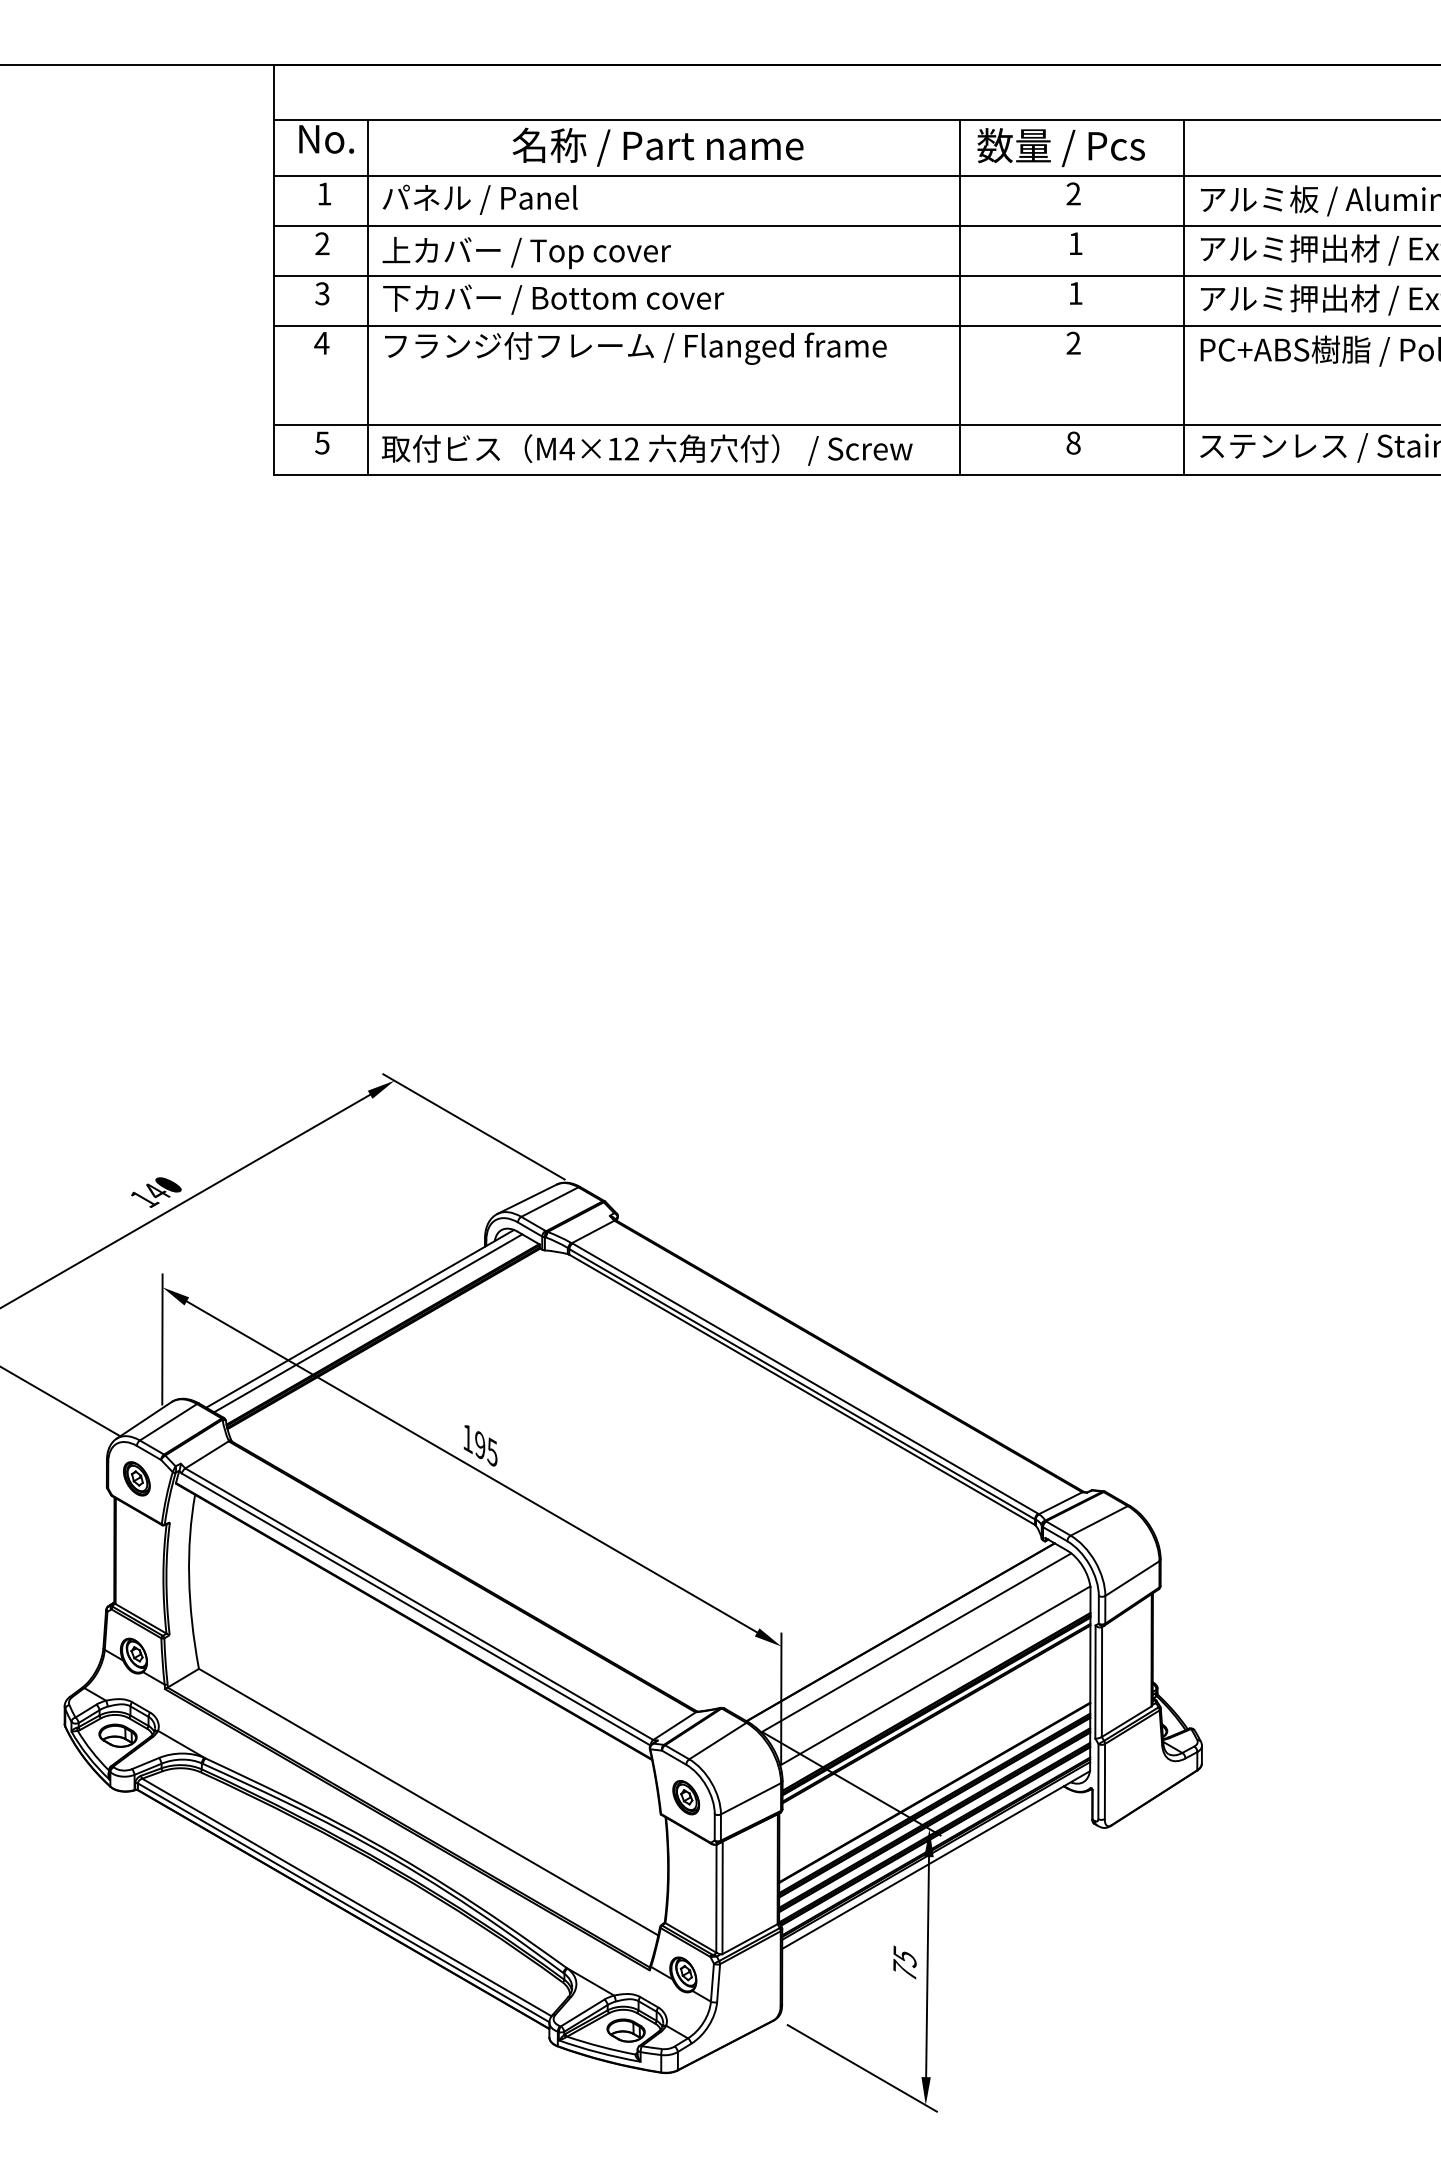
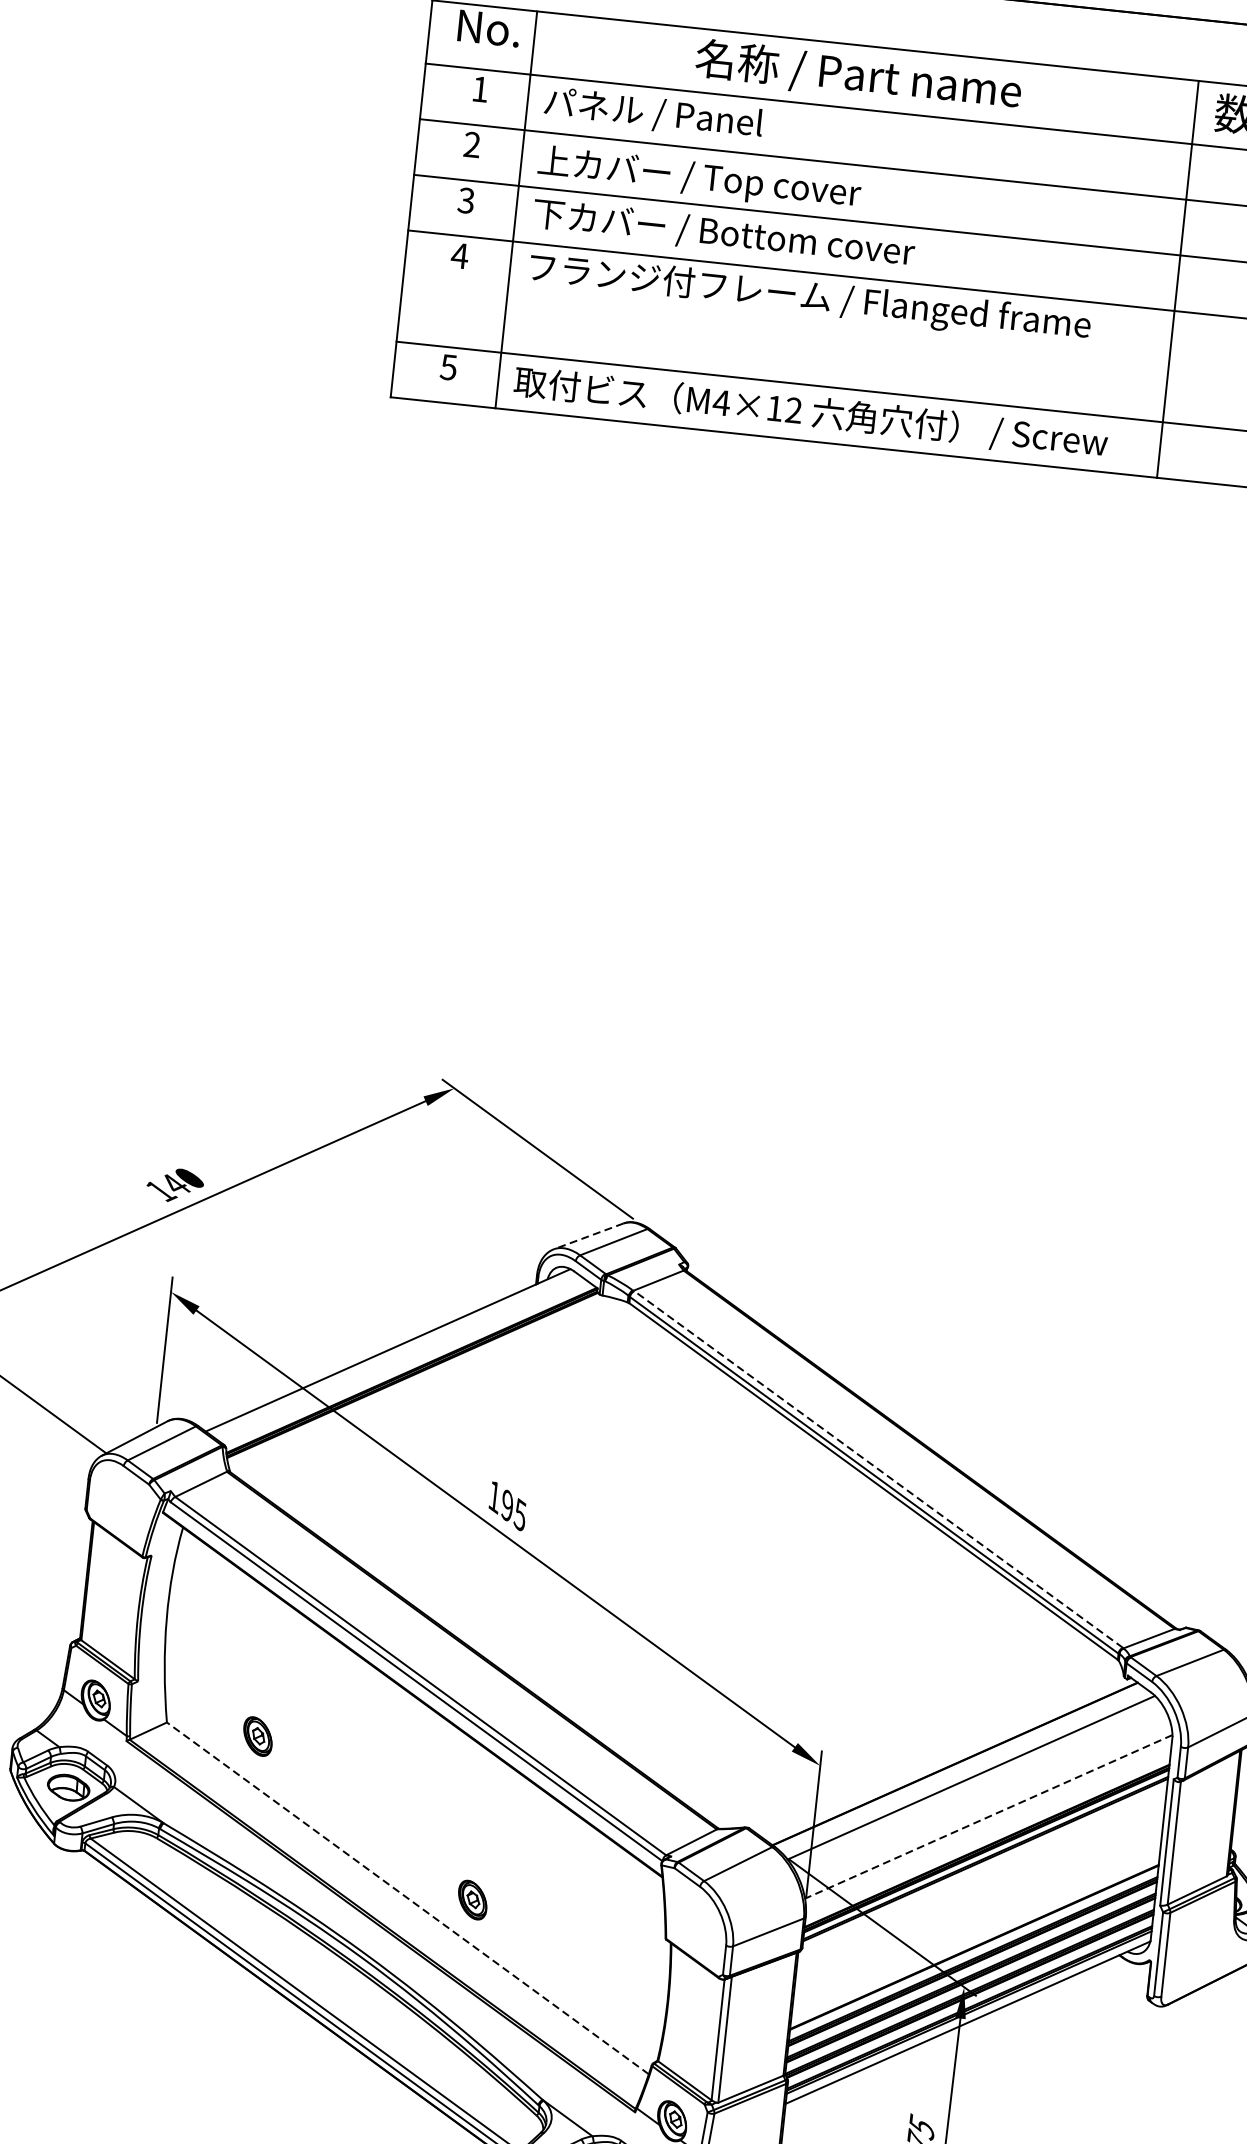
line: (526, 1199) -> (587, 1236), solid -> dashed
line: (368, 1323) -> (396, 1356), removed
line: (805, 1378) -> (878, 1469), solid -> dashed
part: (136, 1478) -> (257, 1736), moved
line: (934, 1676) -> (987, 1817), solid -> dashed
part: (685, 1797) -> (471, 1899), moved
line: (428, 1802) -> (407, 1898), solid -> dashed

